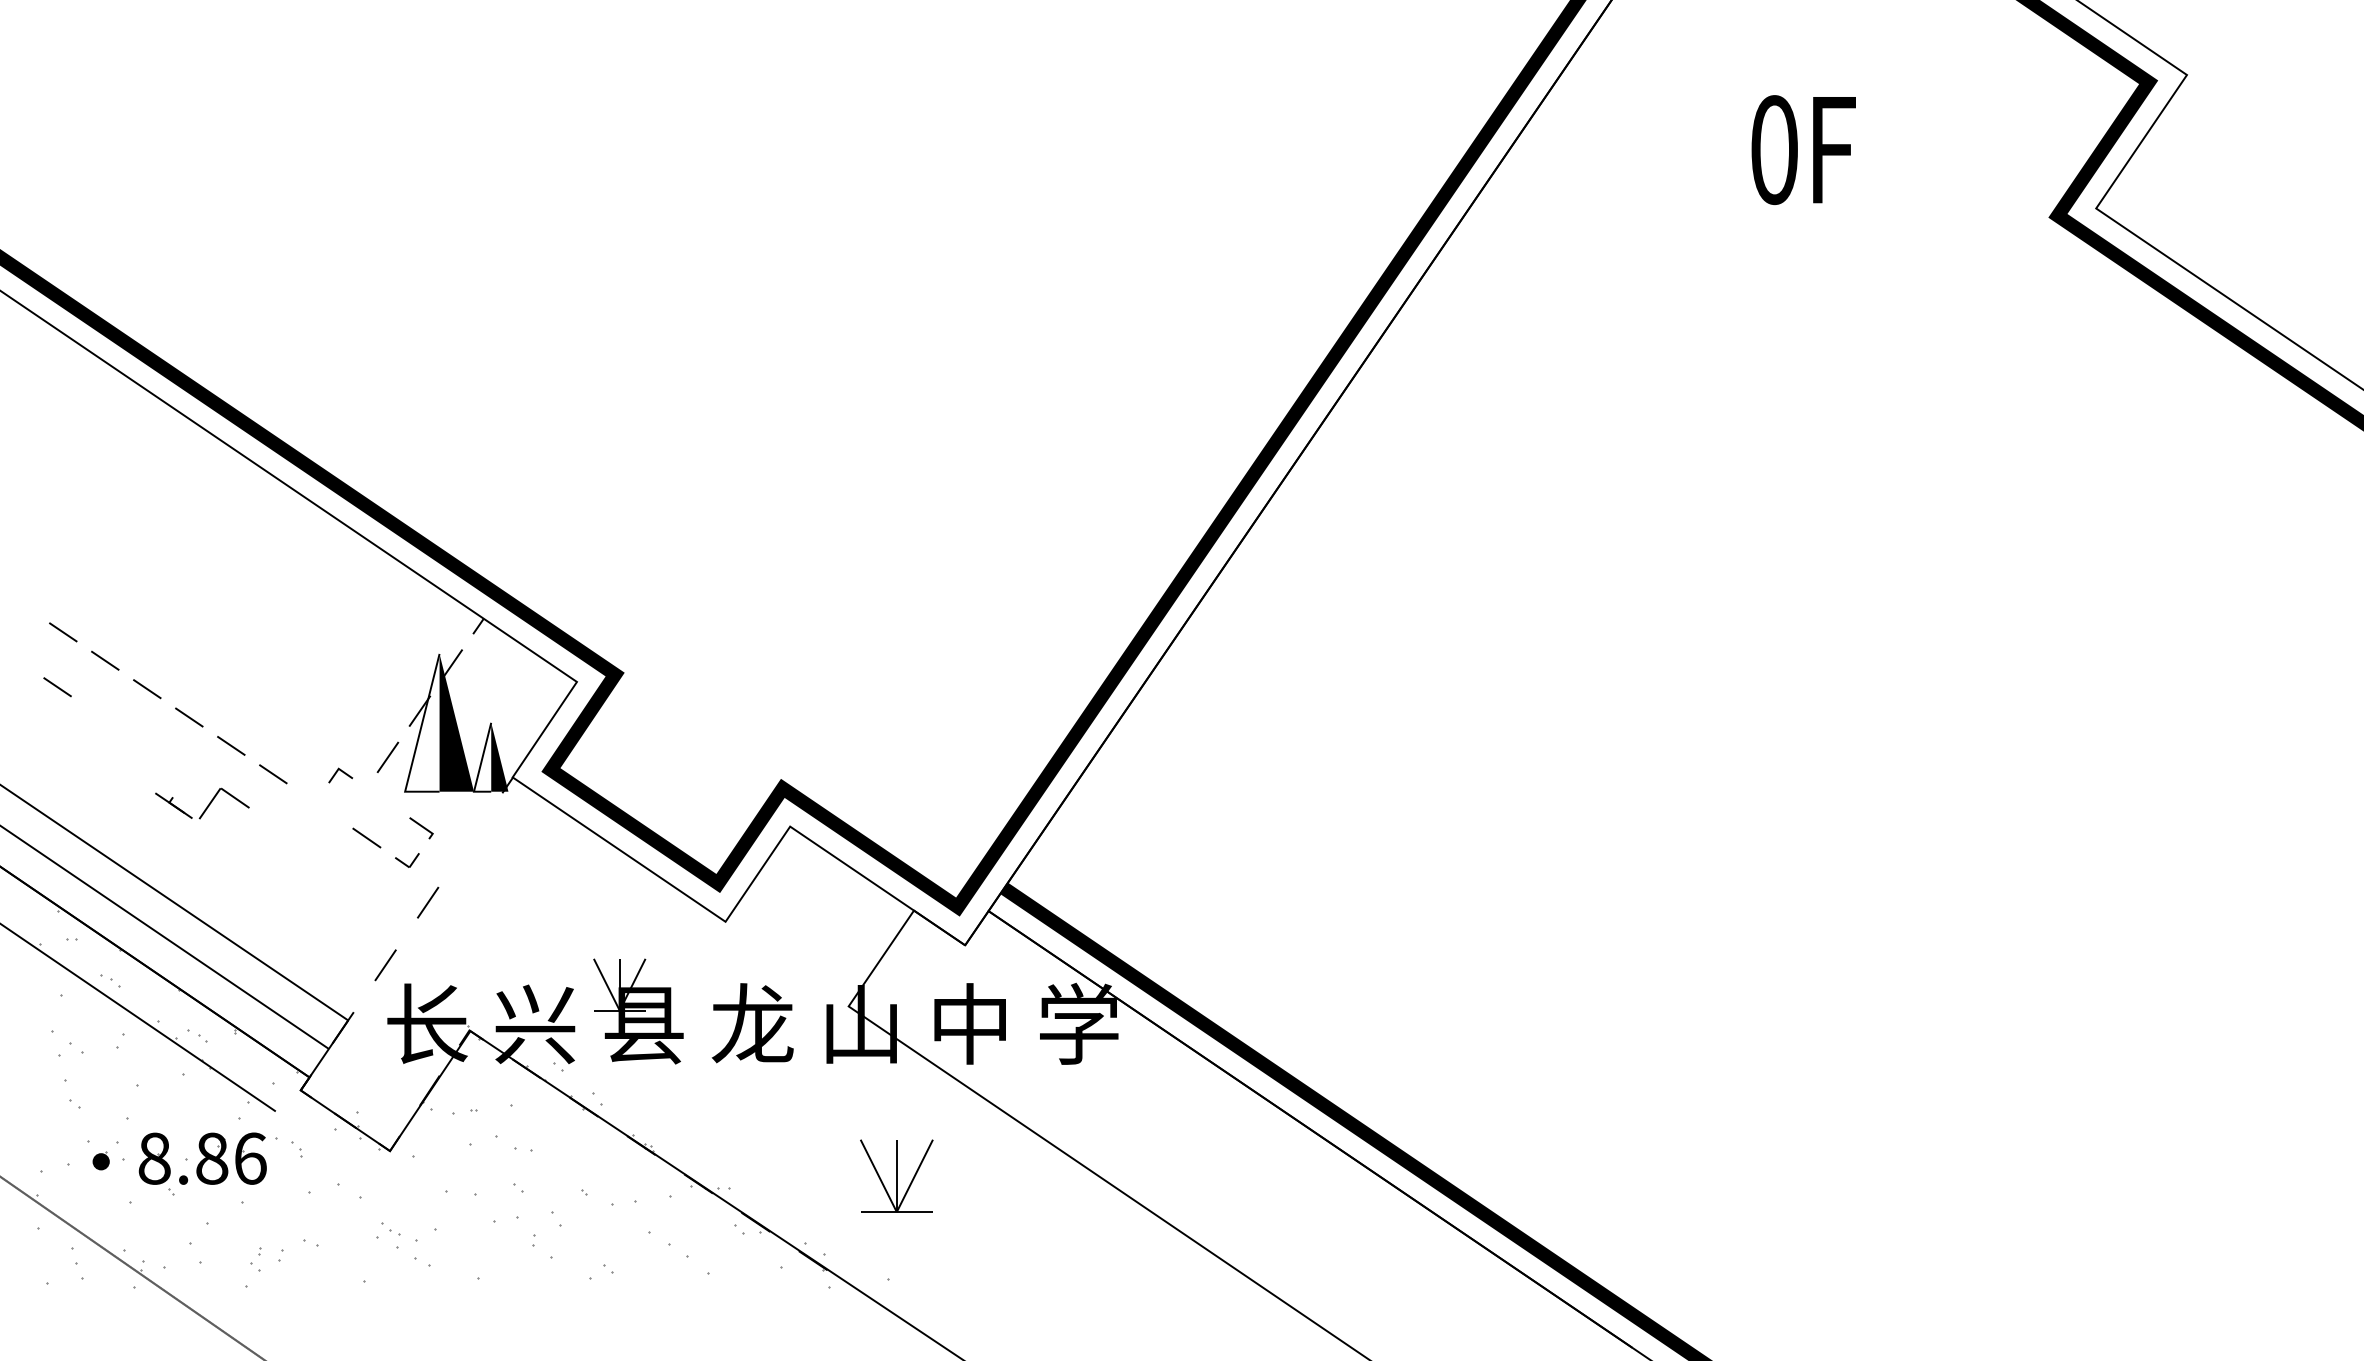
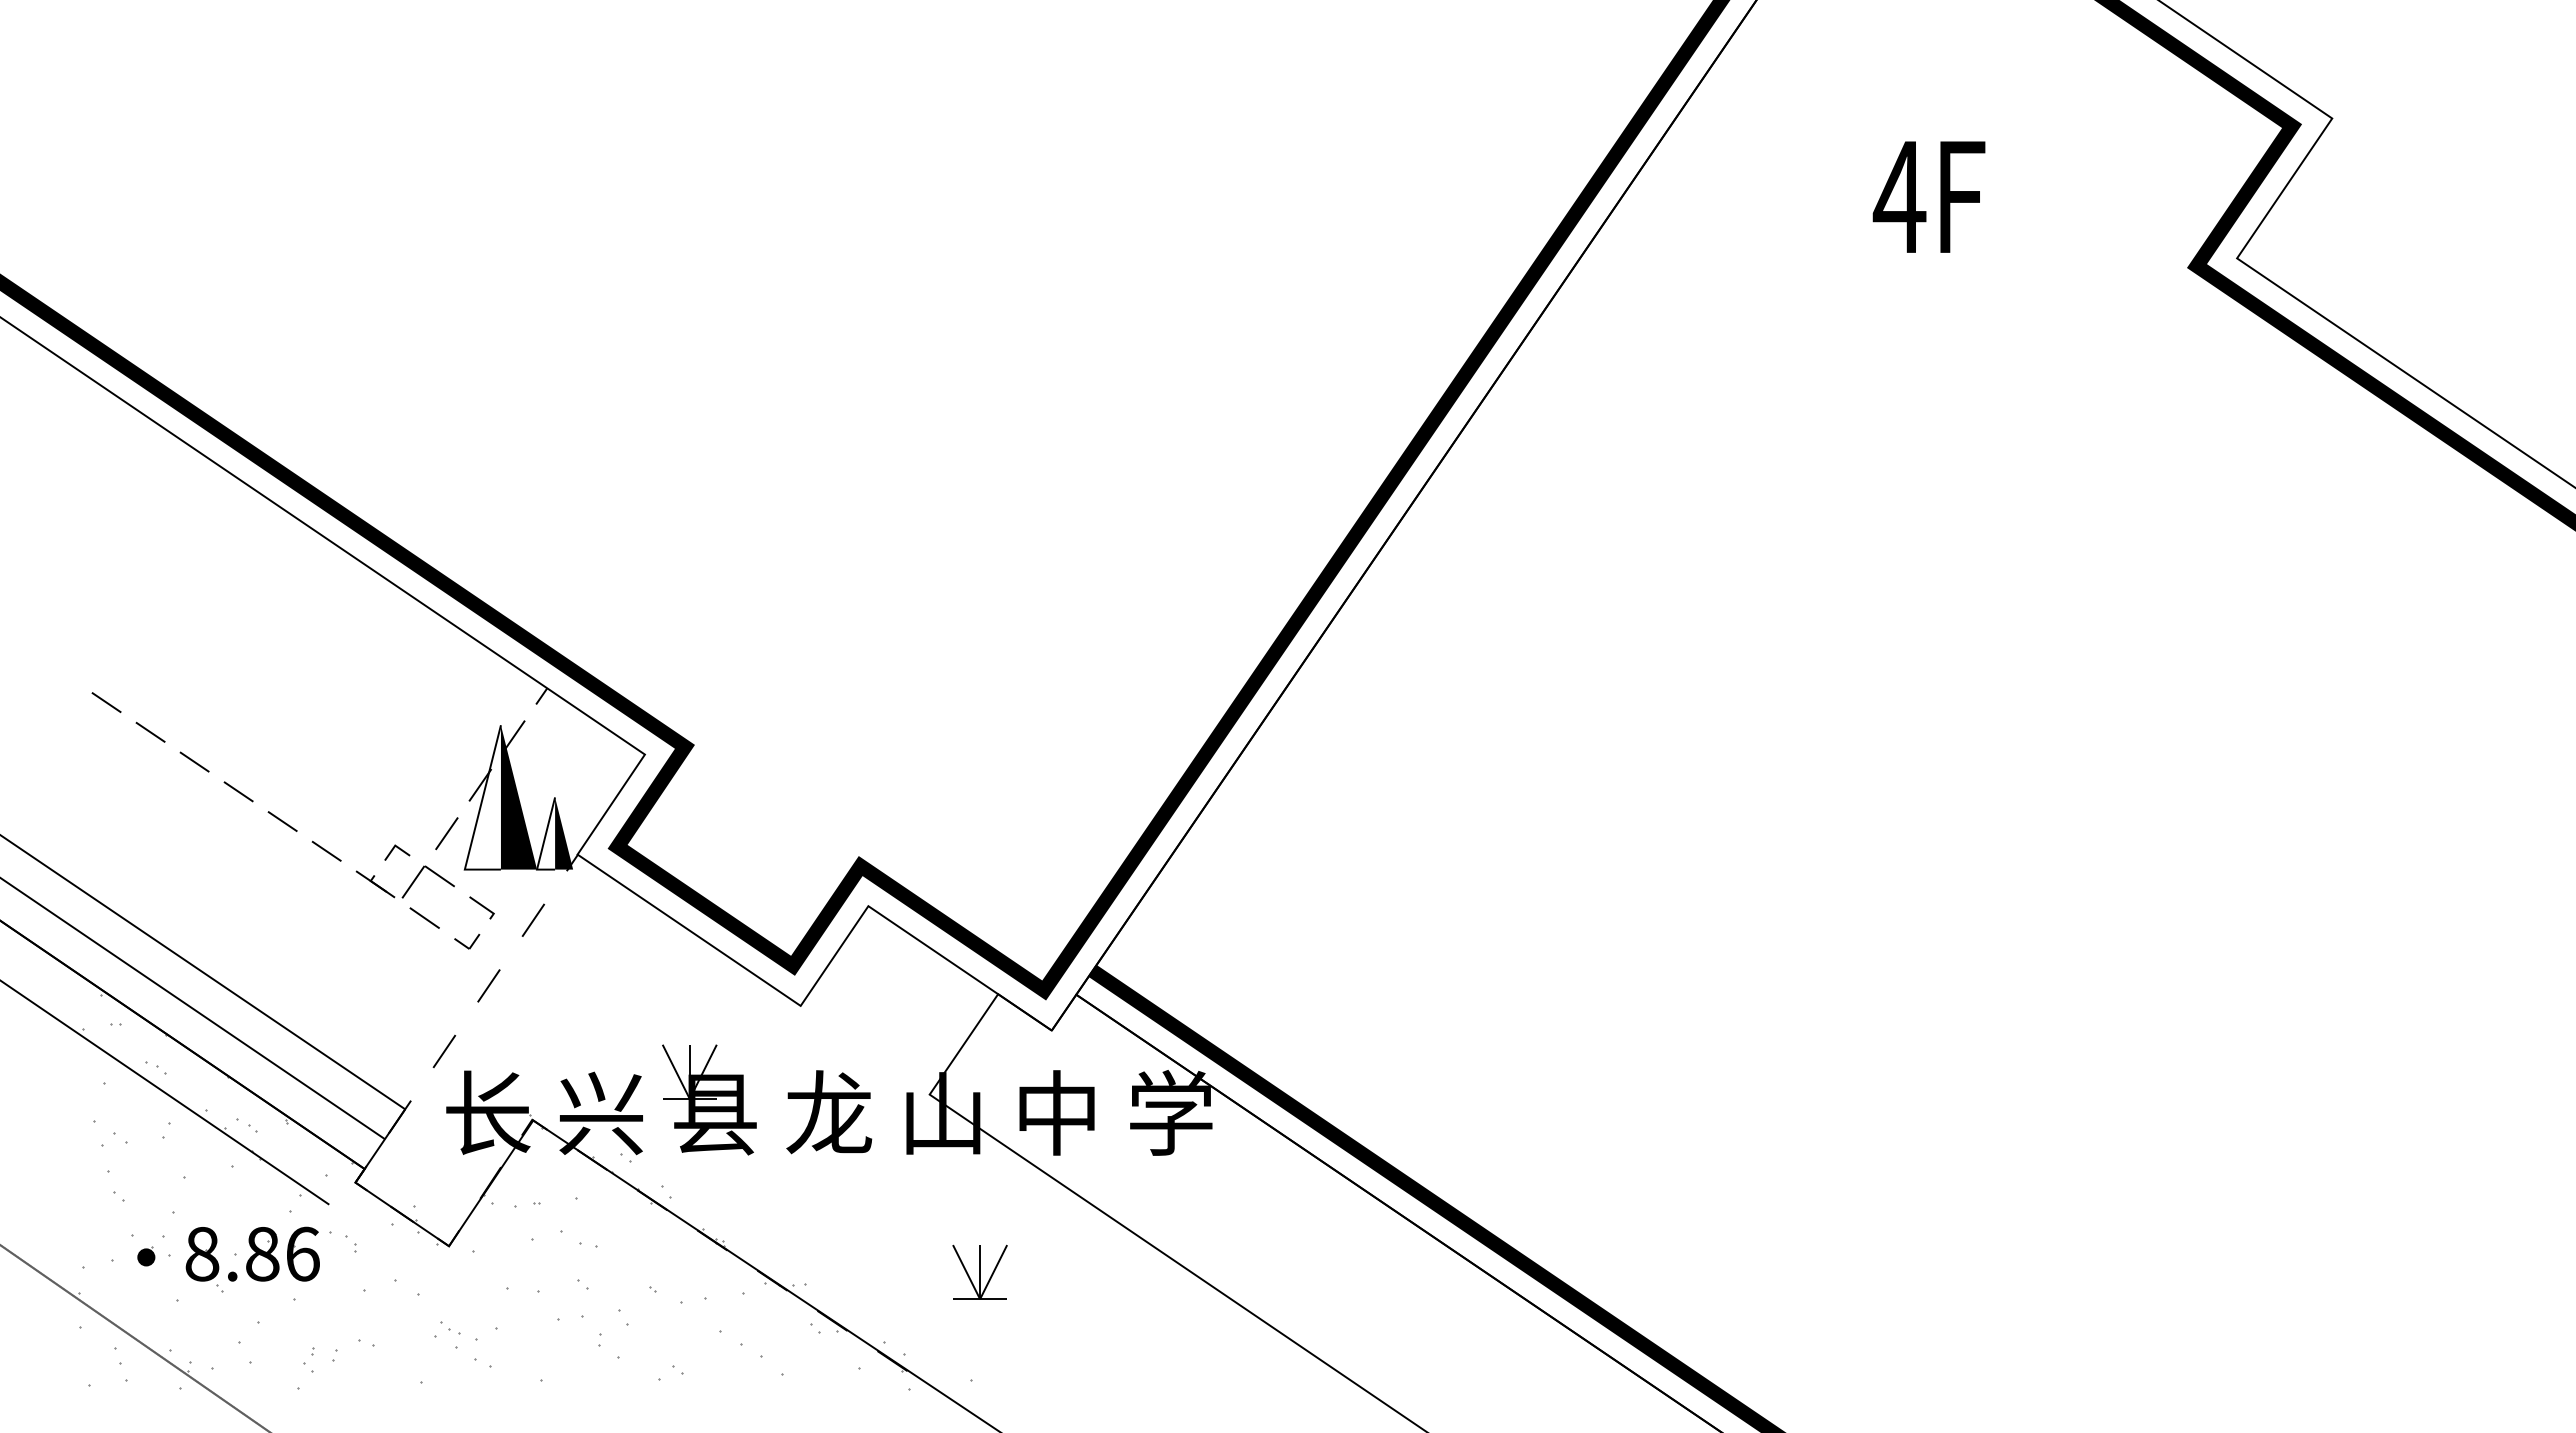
text: (1774, 149) -> (1899, 196), 0F -> 4F
line: (57, 686) -> (100, 759), removed
part: (206, 806) -> (409, 885), moved
line: (470, 839) -> (533, 919), added
part: (896, 1175) -> (979, 1271), size x0.71

